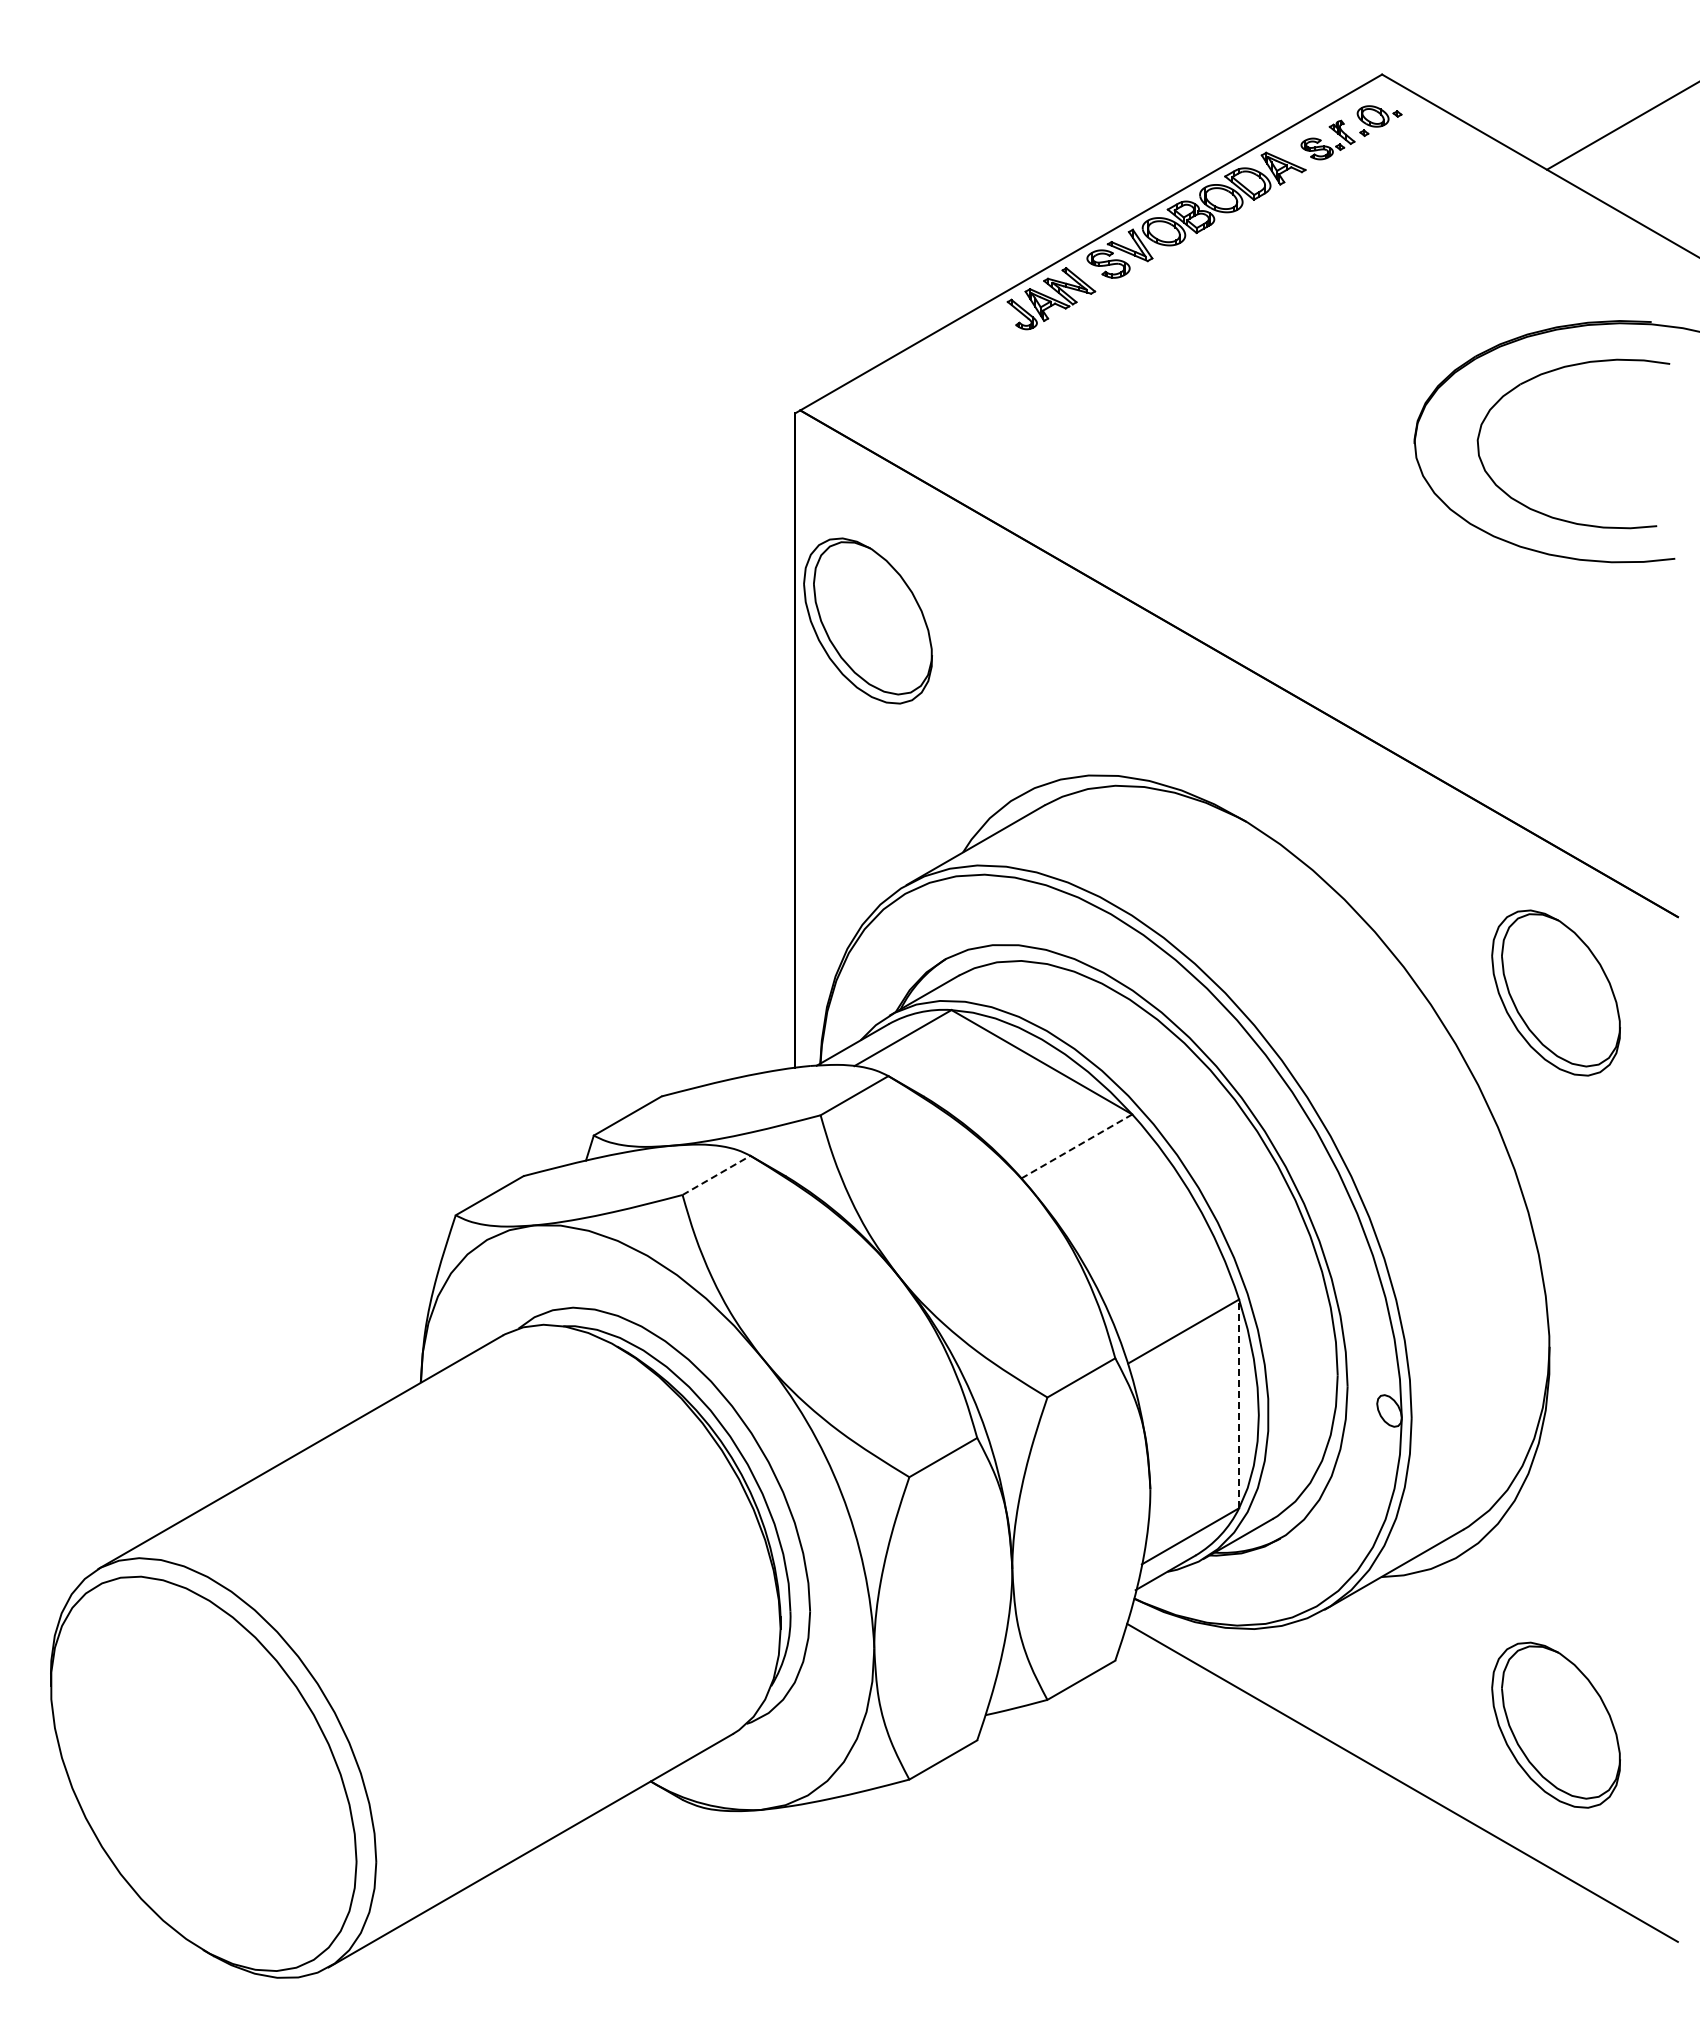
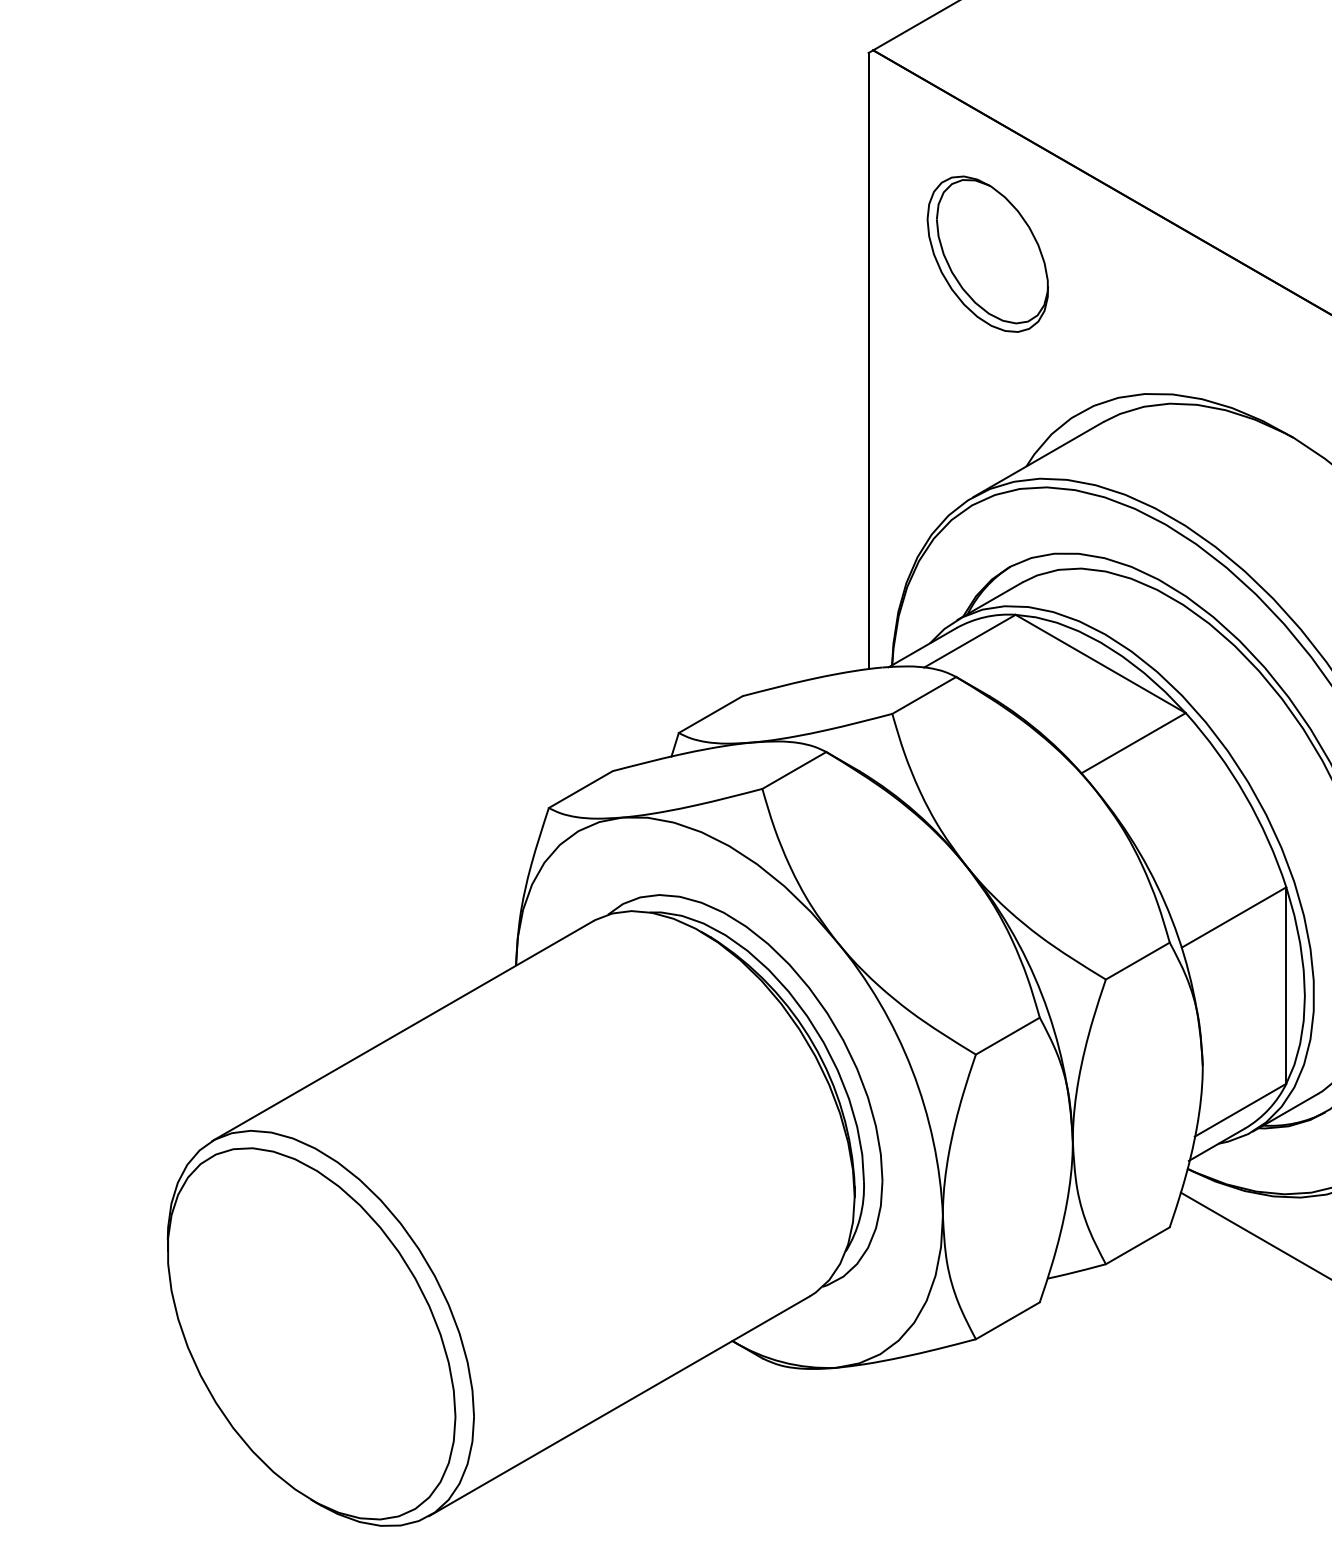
part: (867, 620) -> (987, 253), moved
line: (1076, 1146) -> (1133, 743), dashed -> solid
line: (716, 1175) -> (794, 770), dashed -> solid
line: (1239, 1403) -> (1286, 985), dashed -> solid

